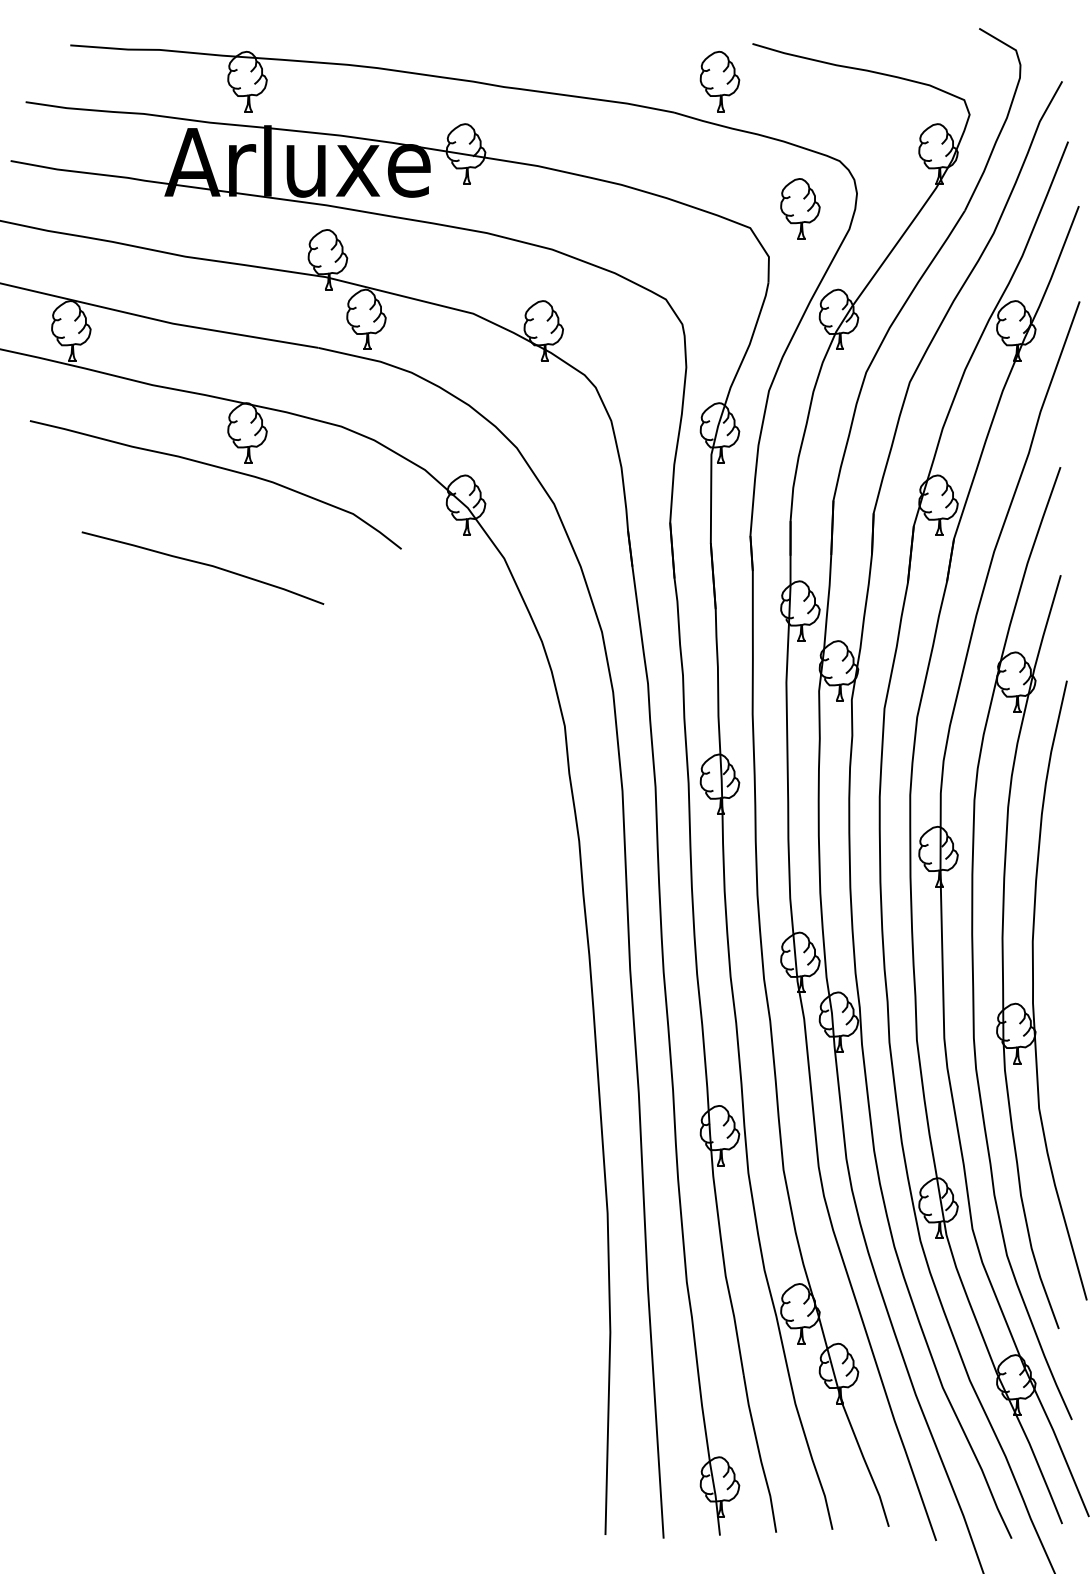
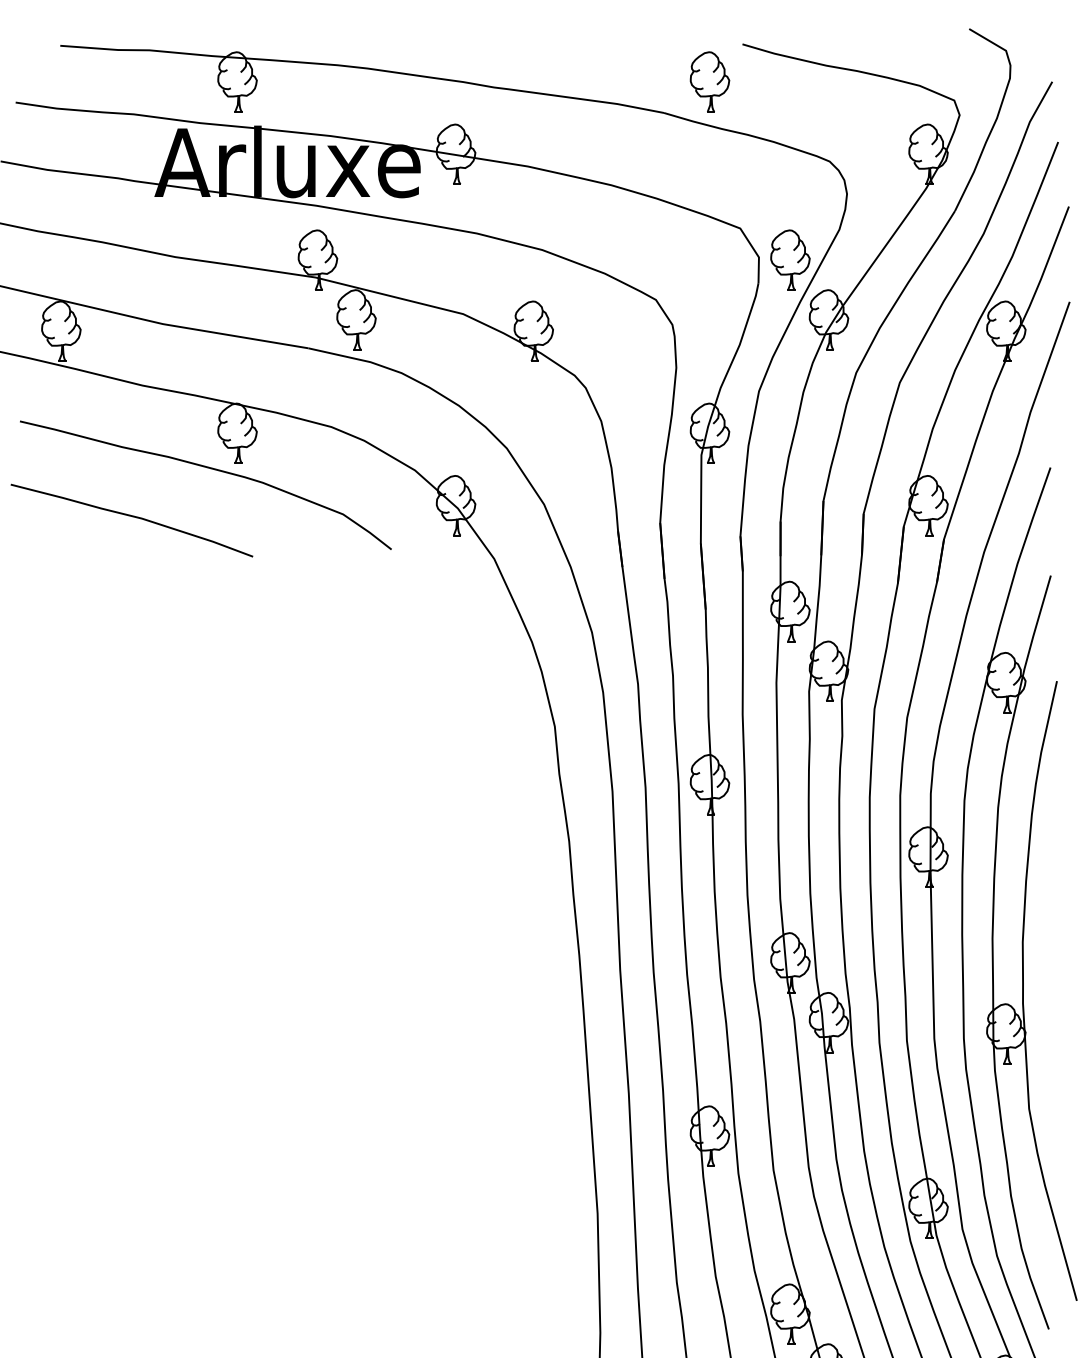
part: (800, 208) -> (790, 259), moved
curve: (202, 564) -> (131, 516), moved

